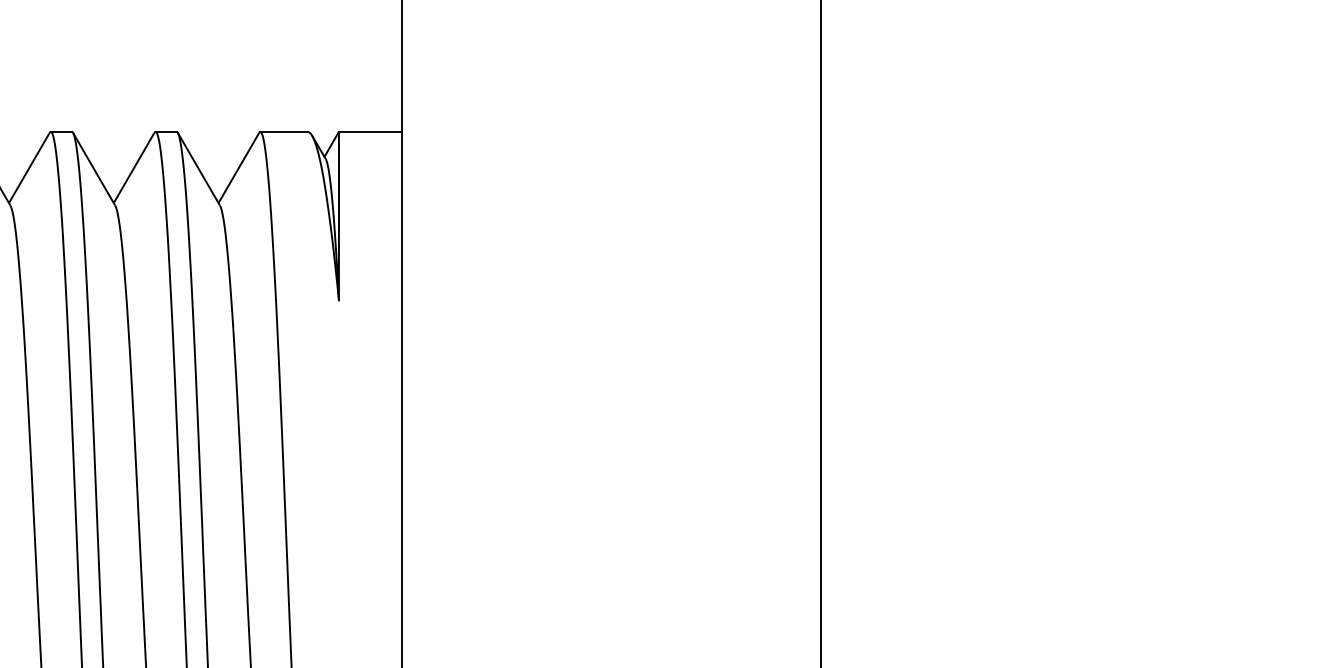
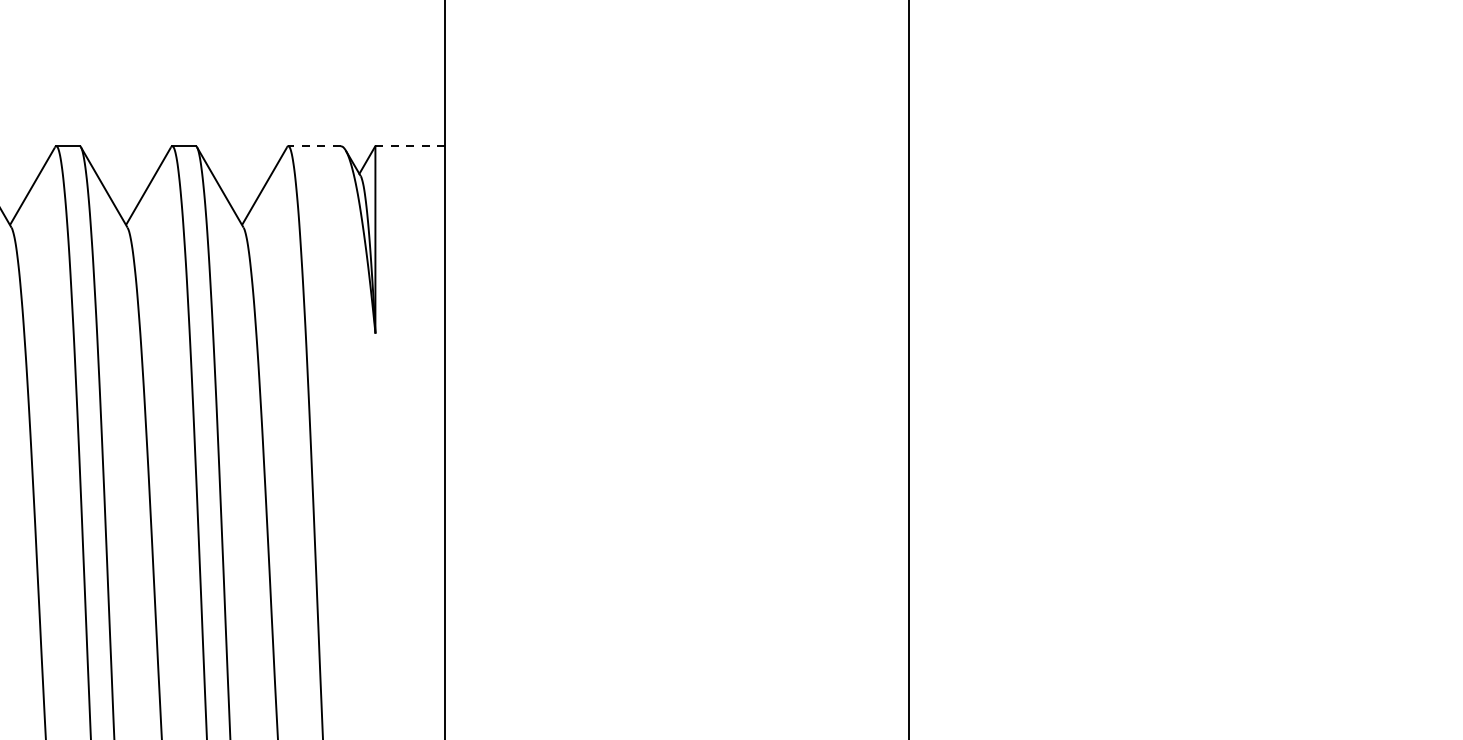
line: (283, 131) -> (314, 145), solid -> dashed
line: (369, 131) -> (409, 145), solid -> dashed

